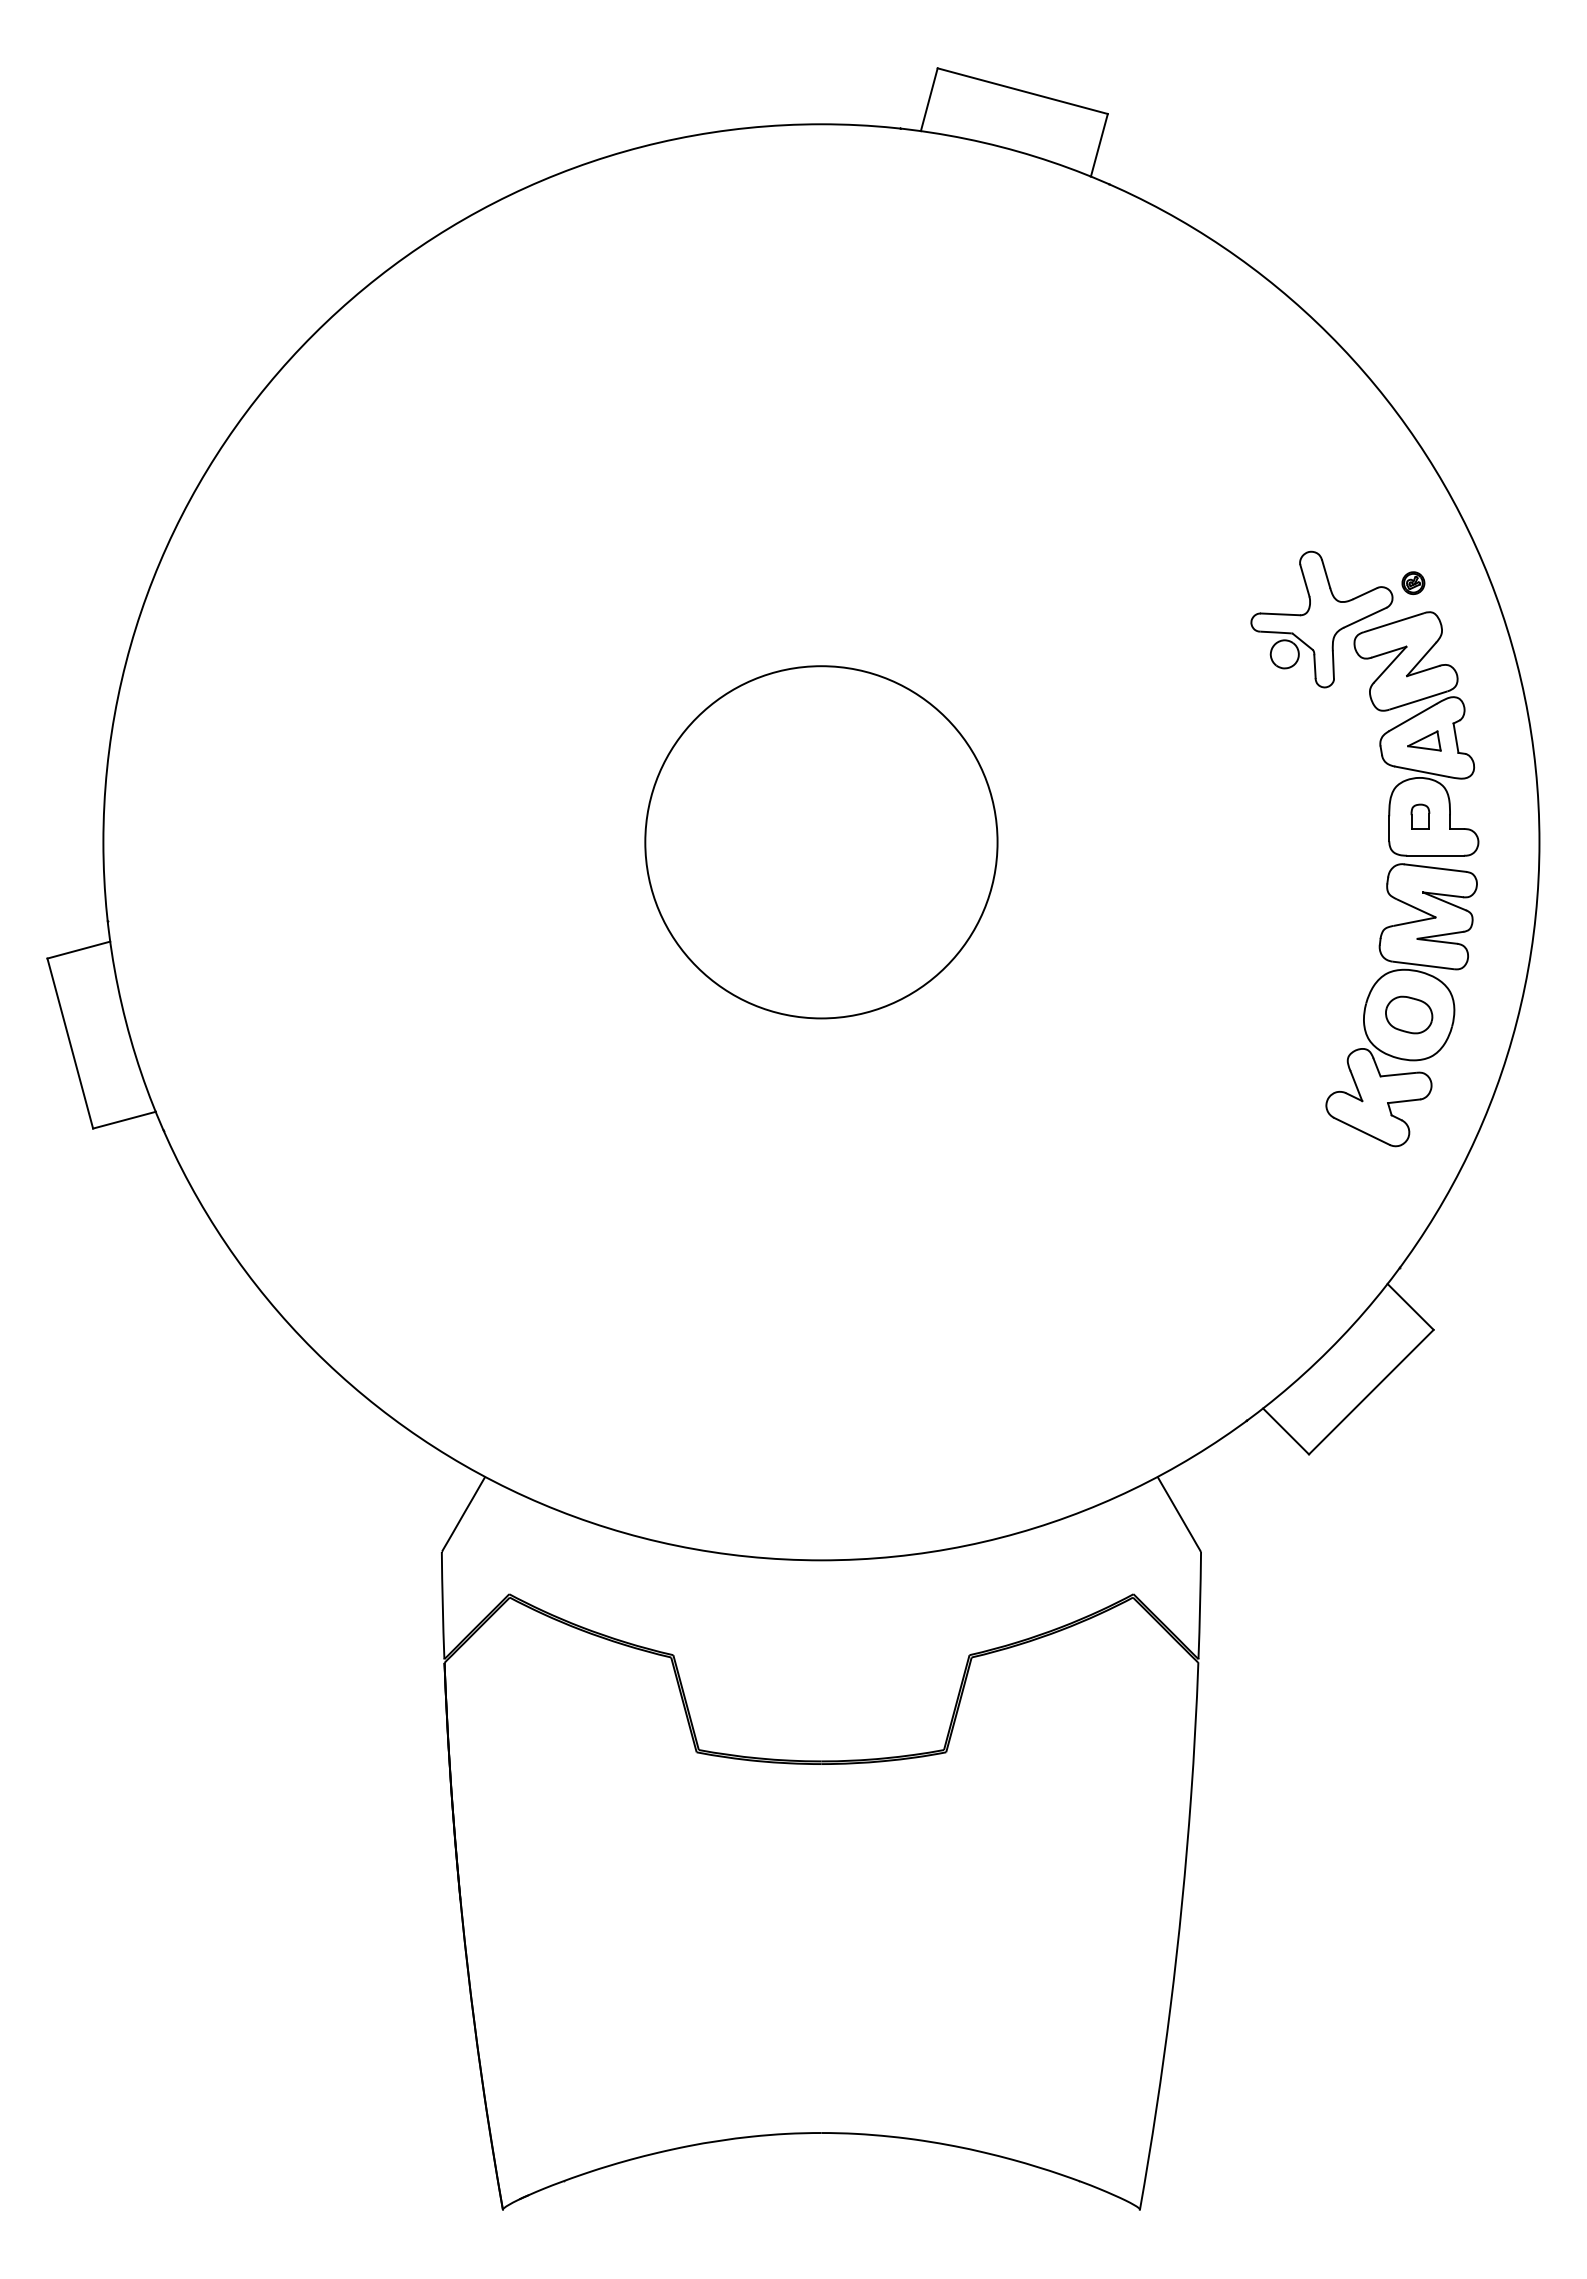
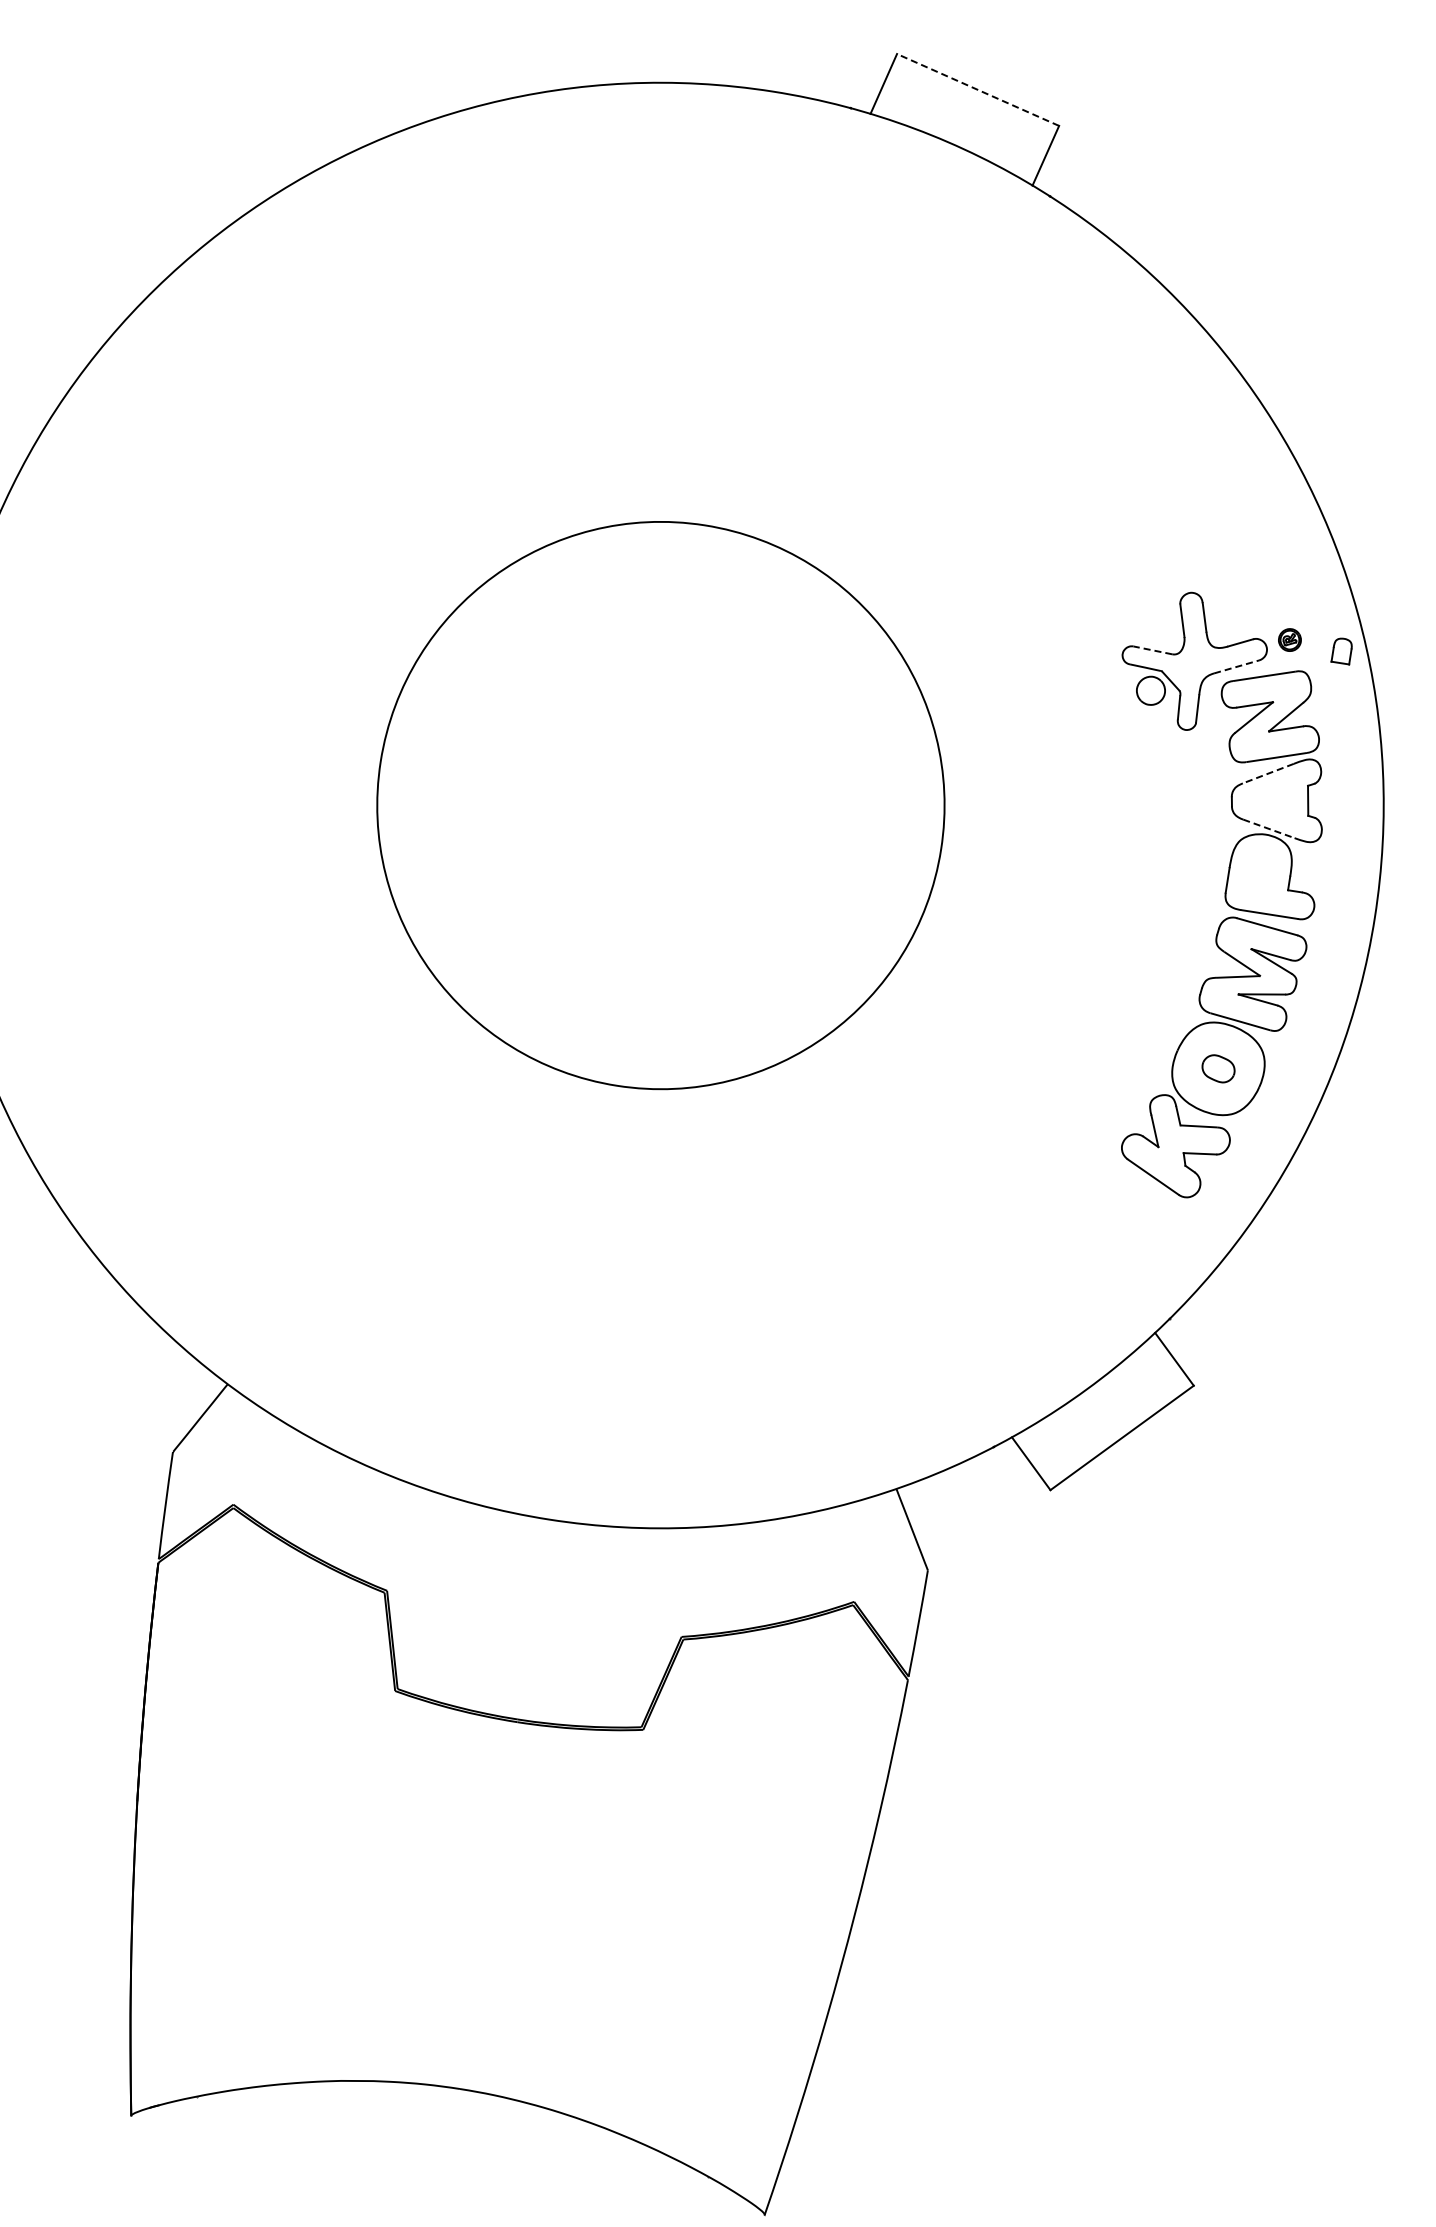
line: (1022, 91) -> (977, 90), solid -> dashed
line: (1280, 614) -> (1152, 650), solid -> dashed
line: (1365, 617) -> (1236, 666), solid -> dashed
line: (1412, 717) -> (1268, 773), solid -> dashed
part: (1424, 740) -> (1276, 798), removed
line: (1422, 771) -> (1269, 828), solid -> dashed
part: (1420, 816) -> (1342, 650), moved
circle: (821, 842) -> (660, 805), size x1.6
part: (1409, 1014) -> (1218, 1068), size x0.7

